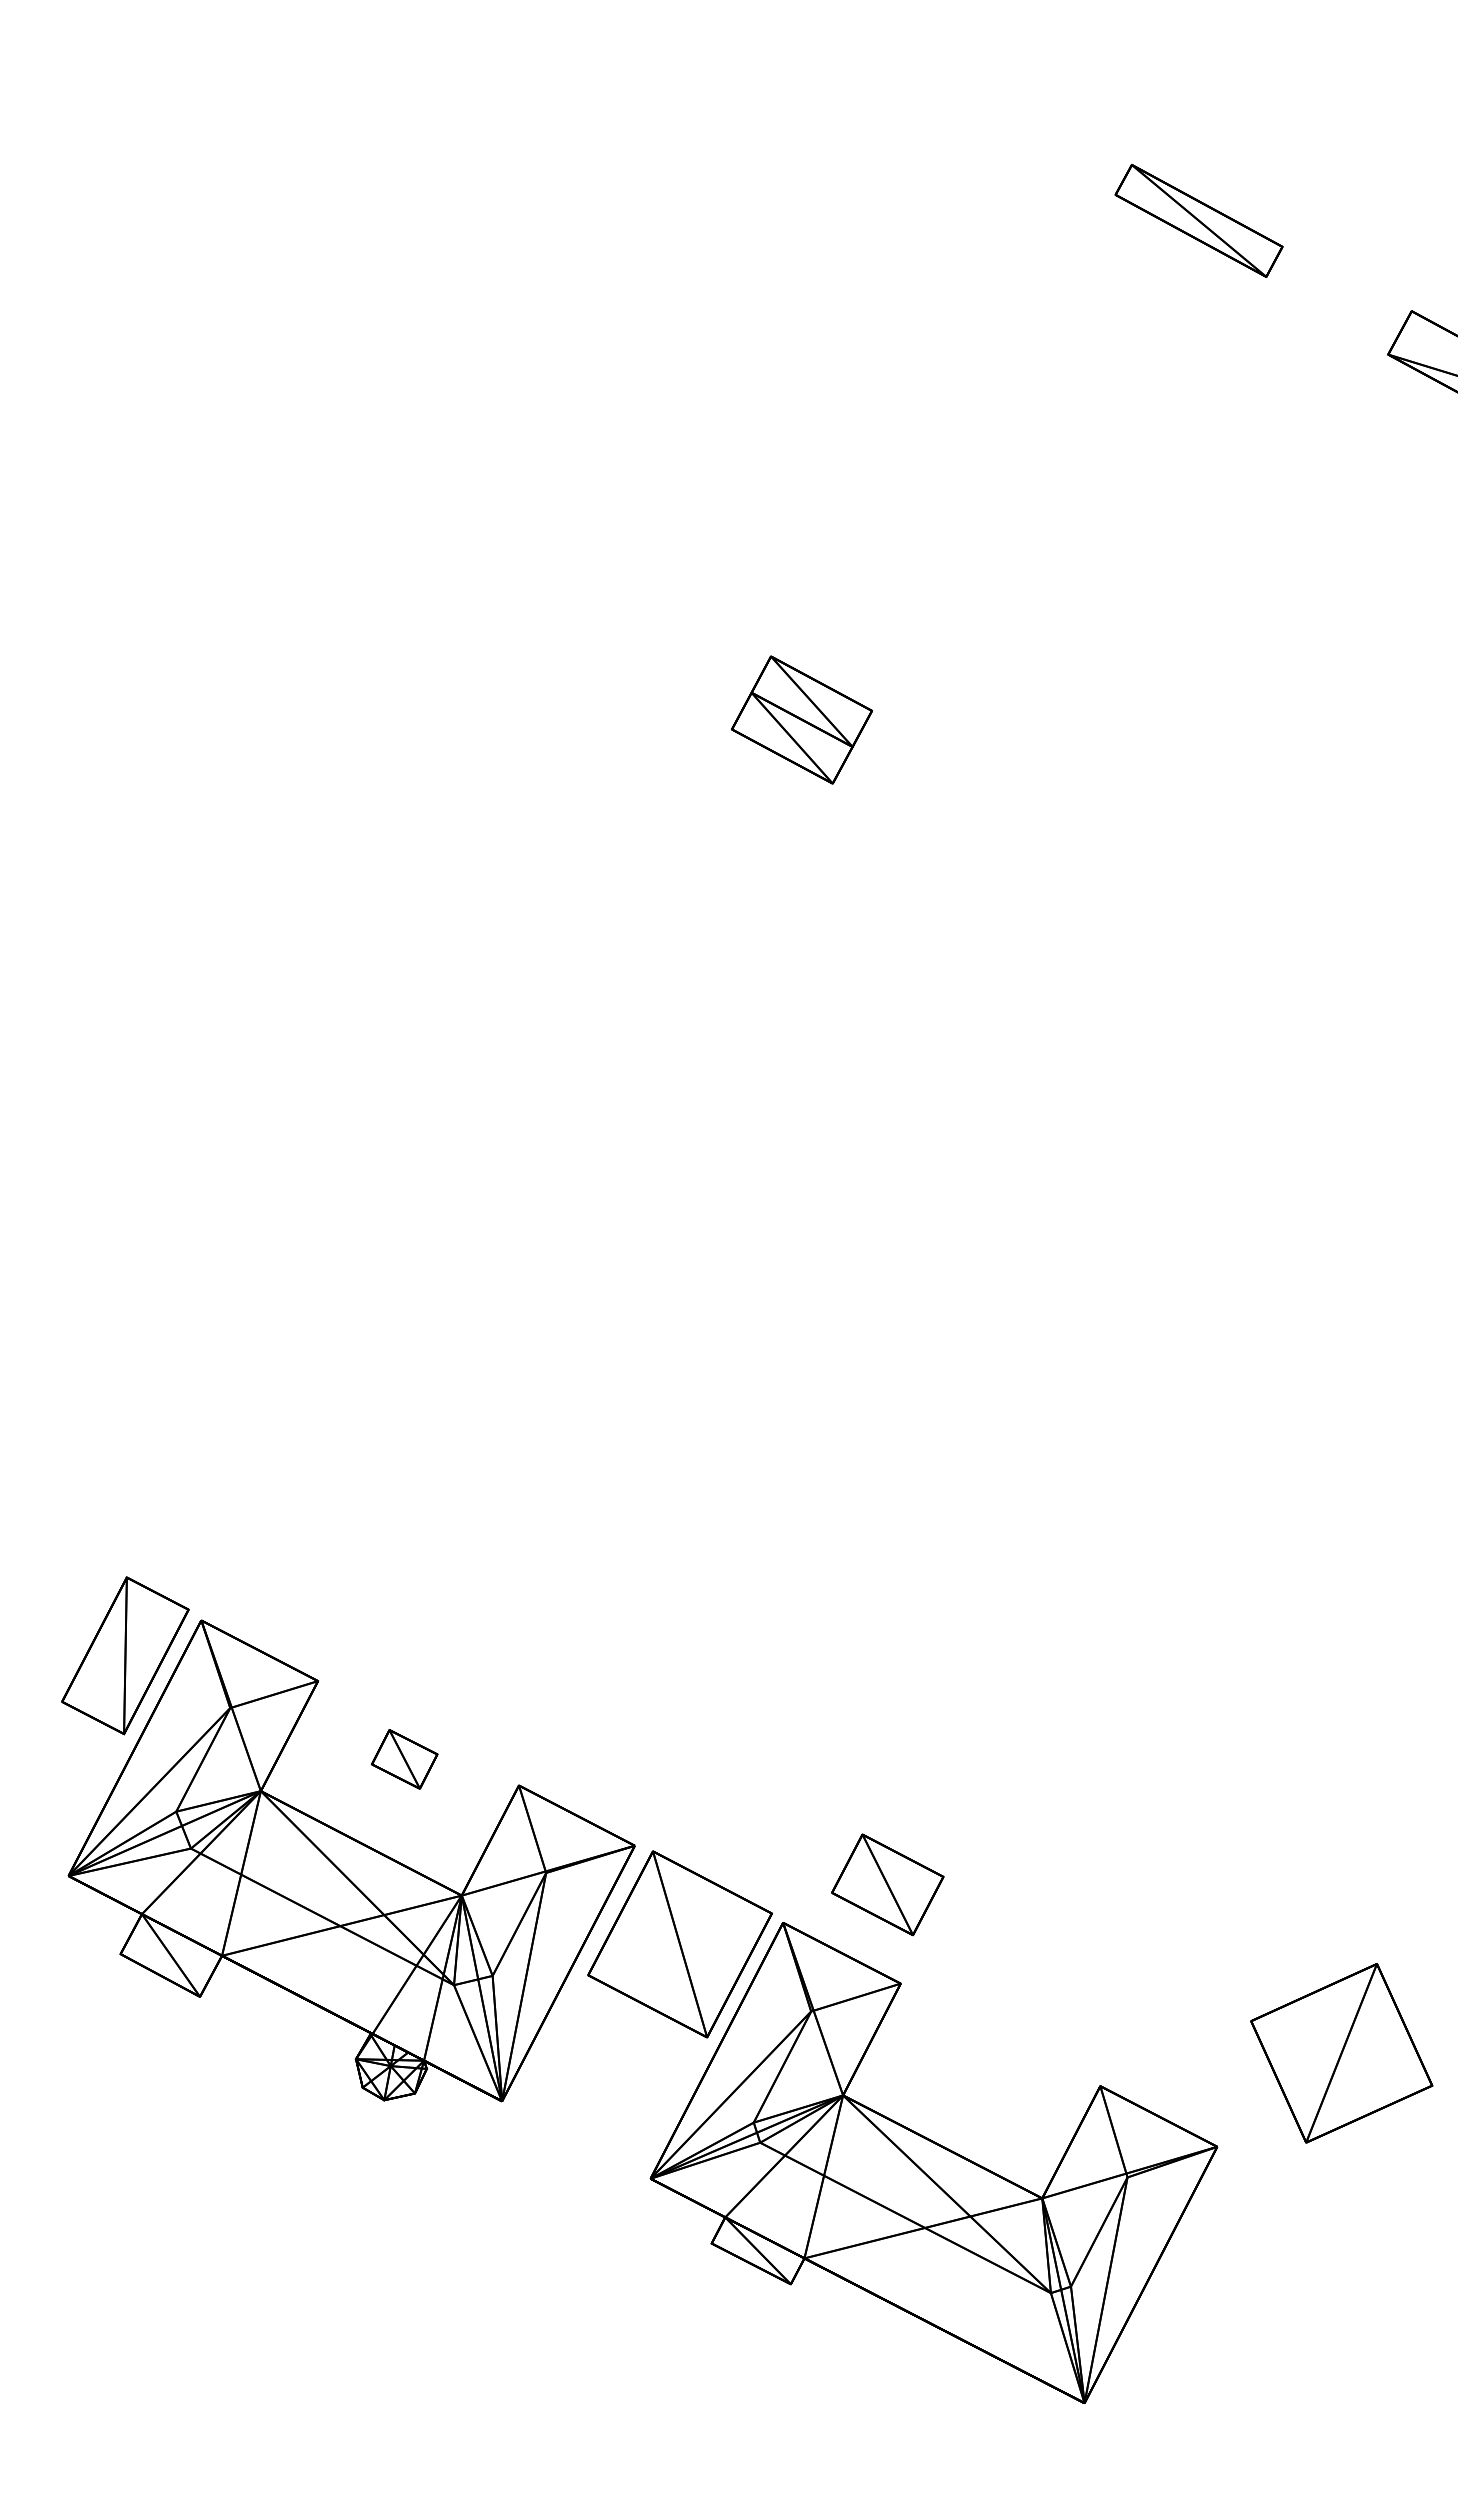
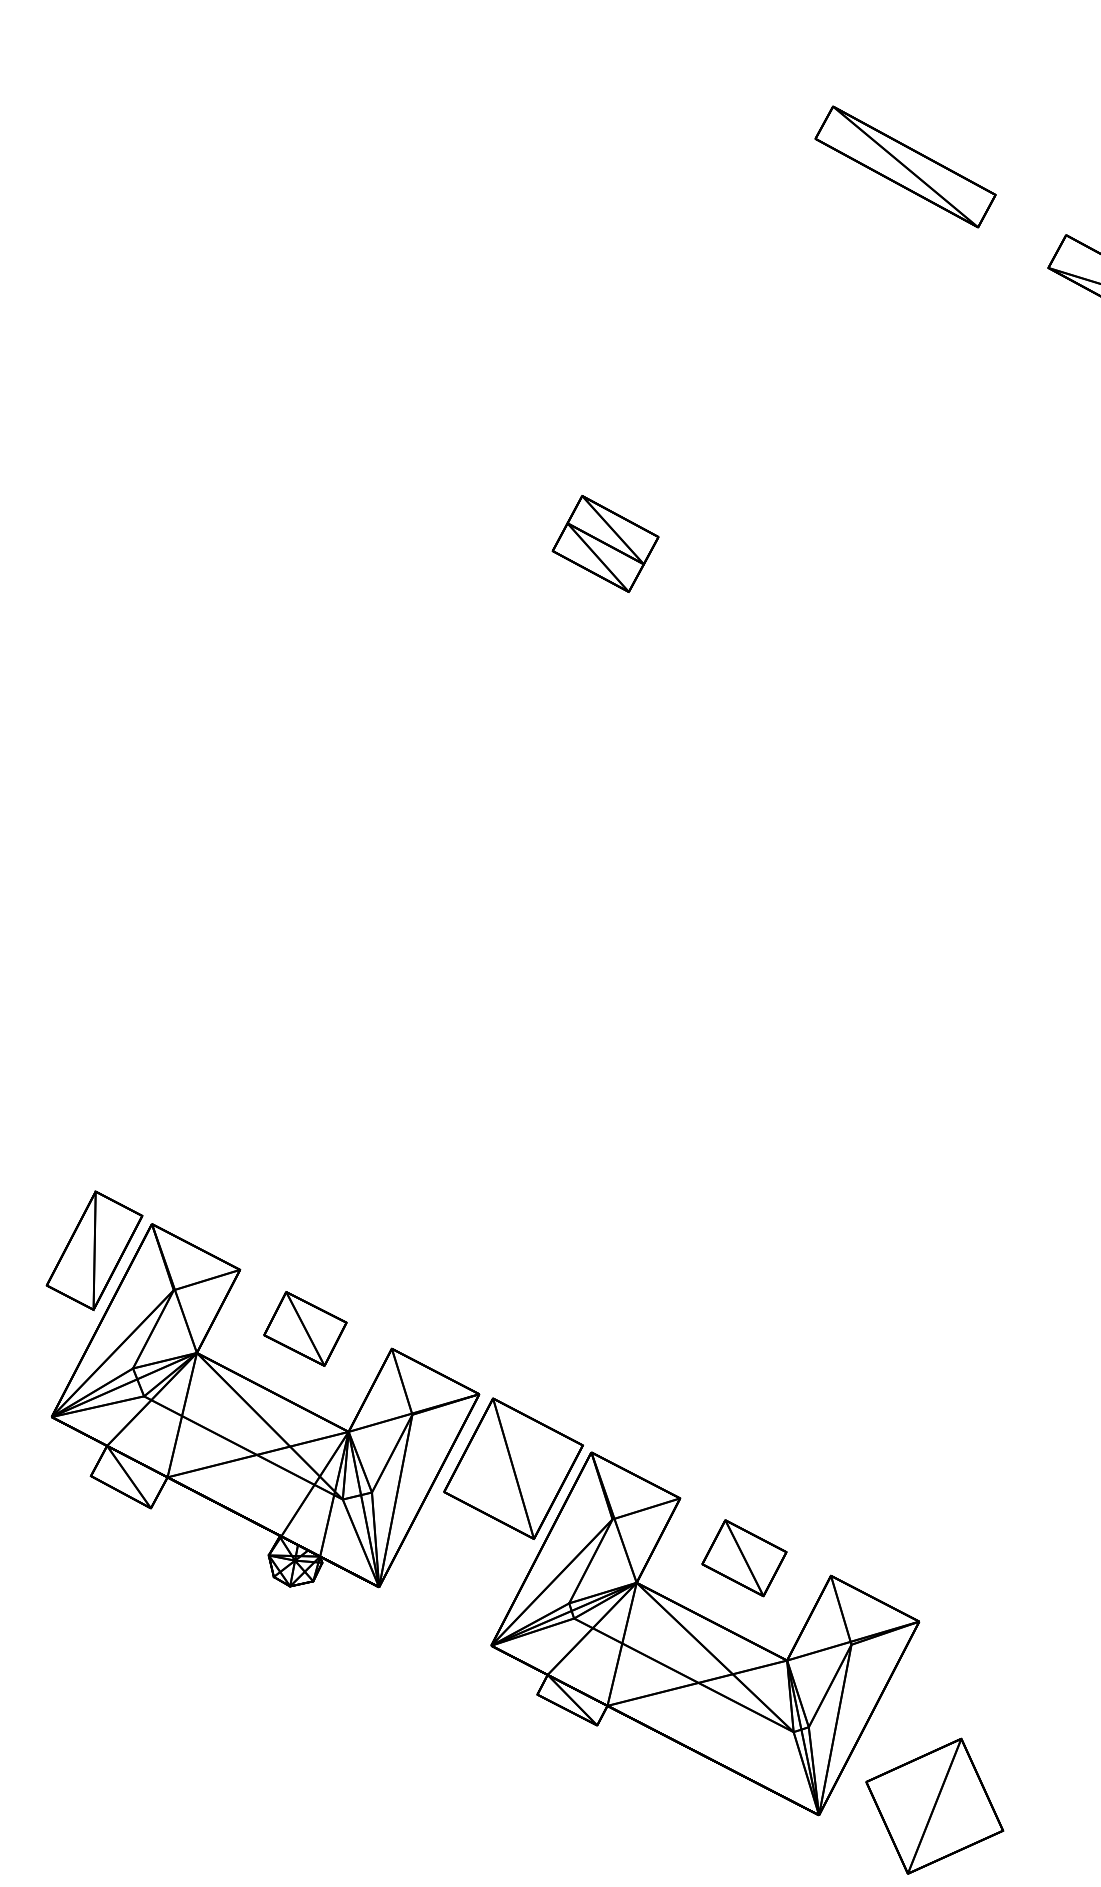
part: (1198, 220) -> (905, 166), size x1.43
part: (404, 1759) -> (305, 1329), size x1.67
part: (887, 1884) -> (744, 1557), moved
part: (1341, 2053) -> (934, 1806), moved

